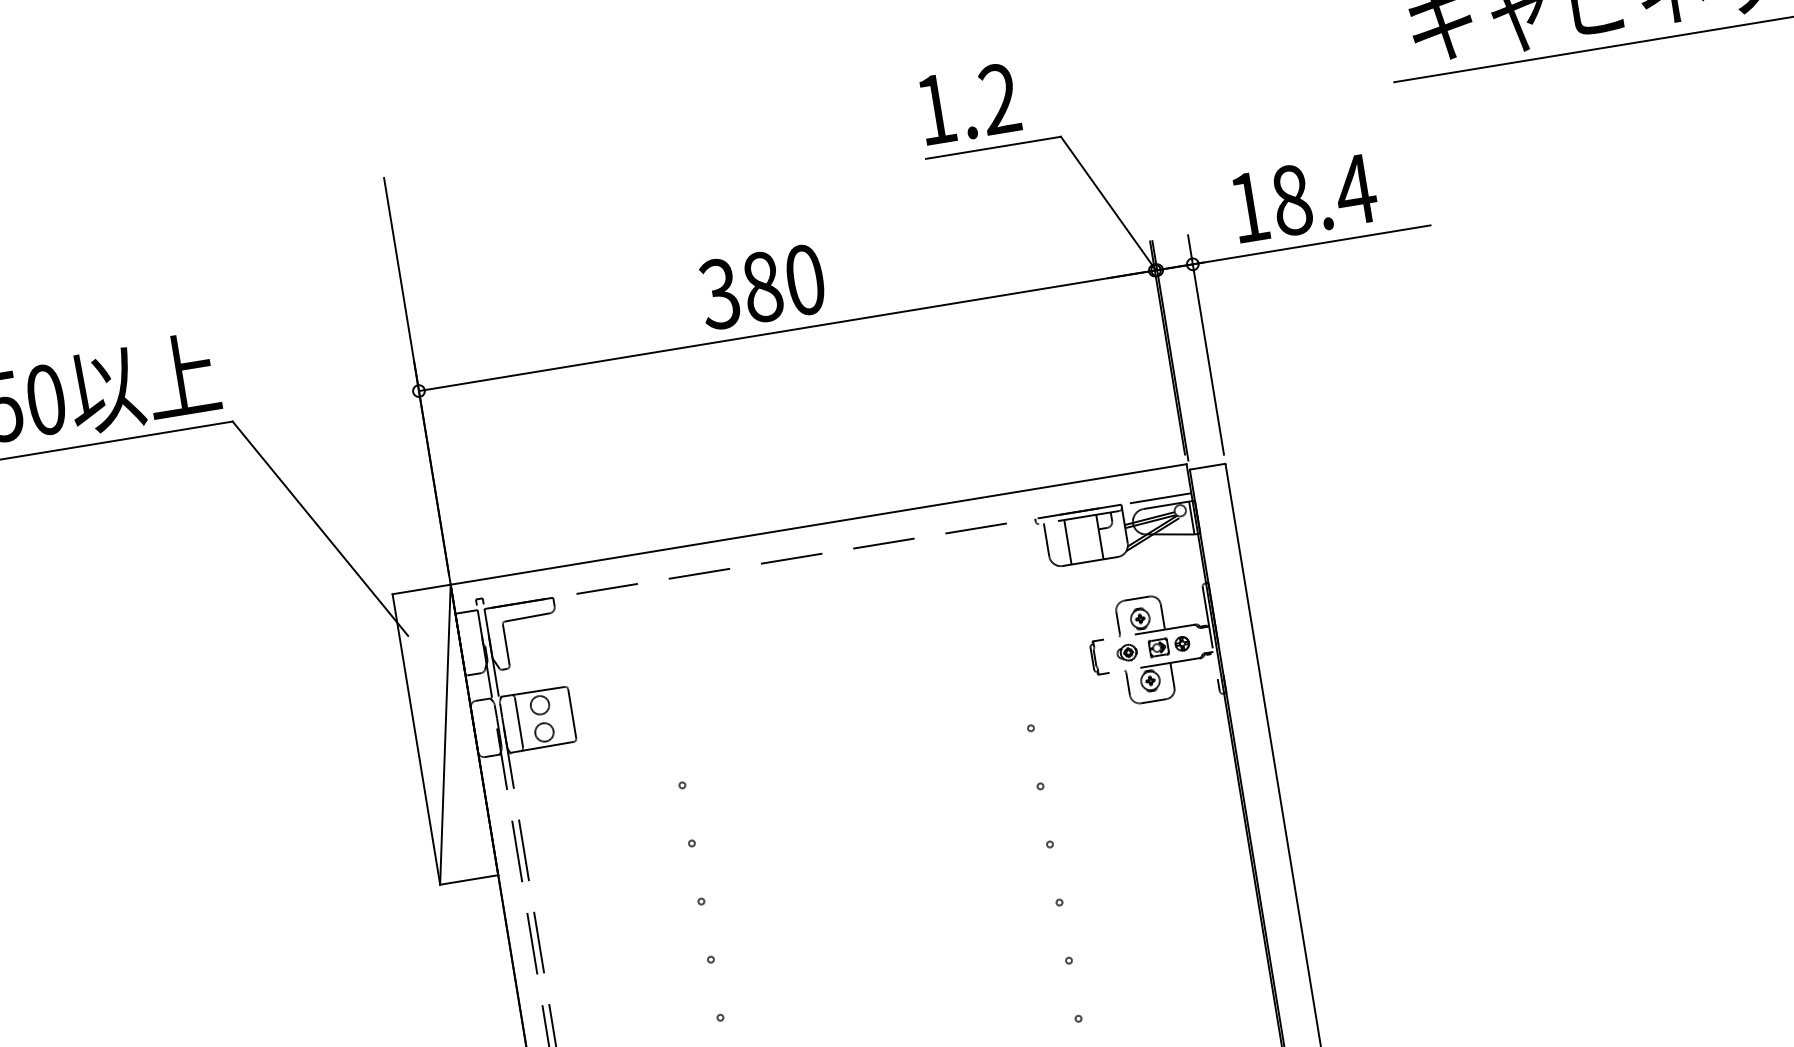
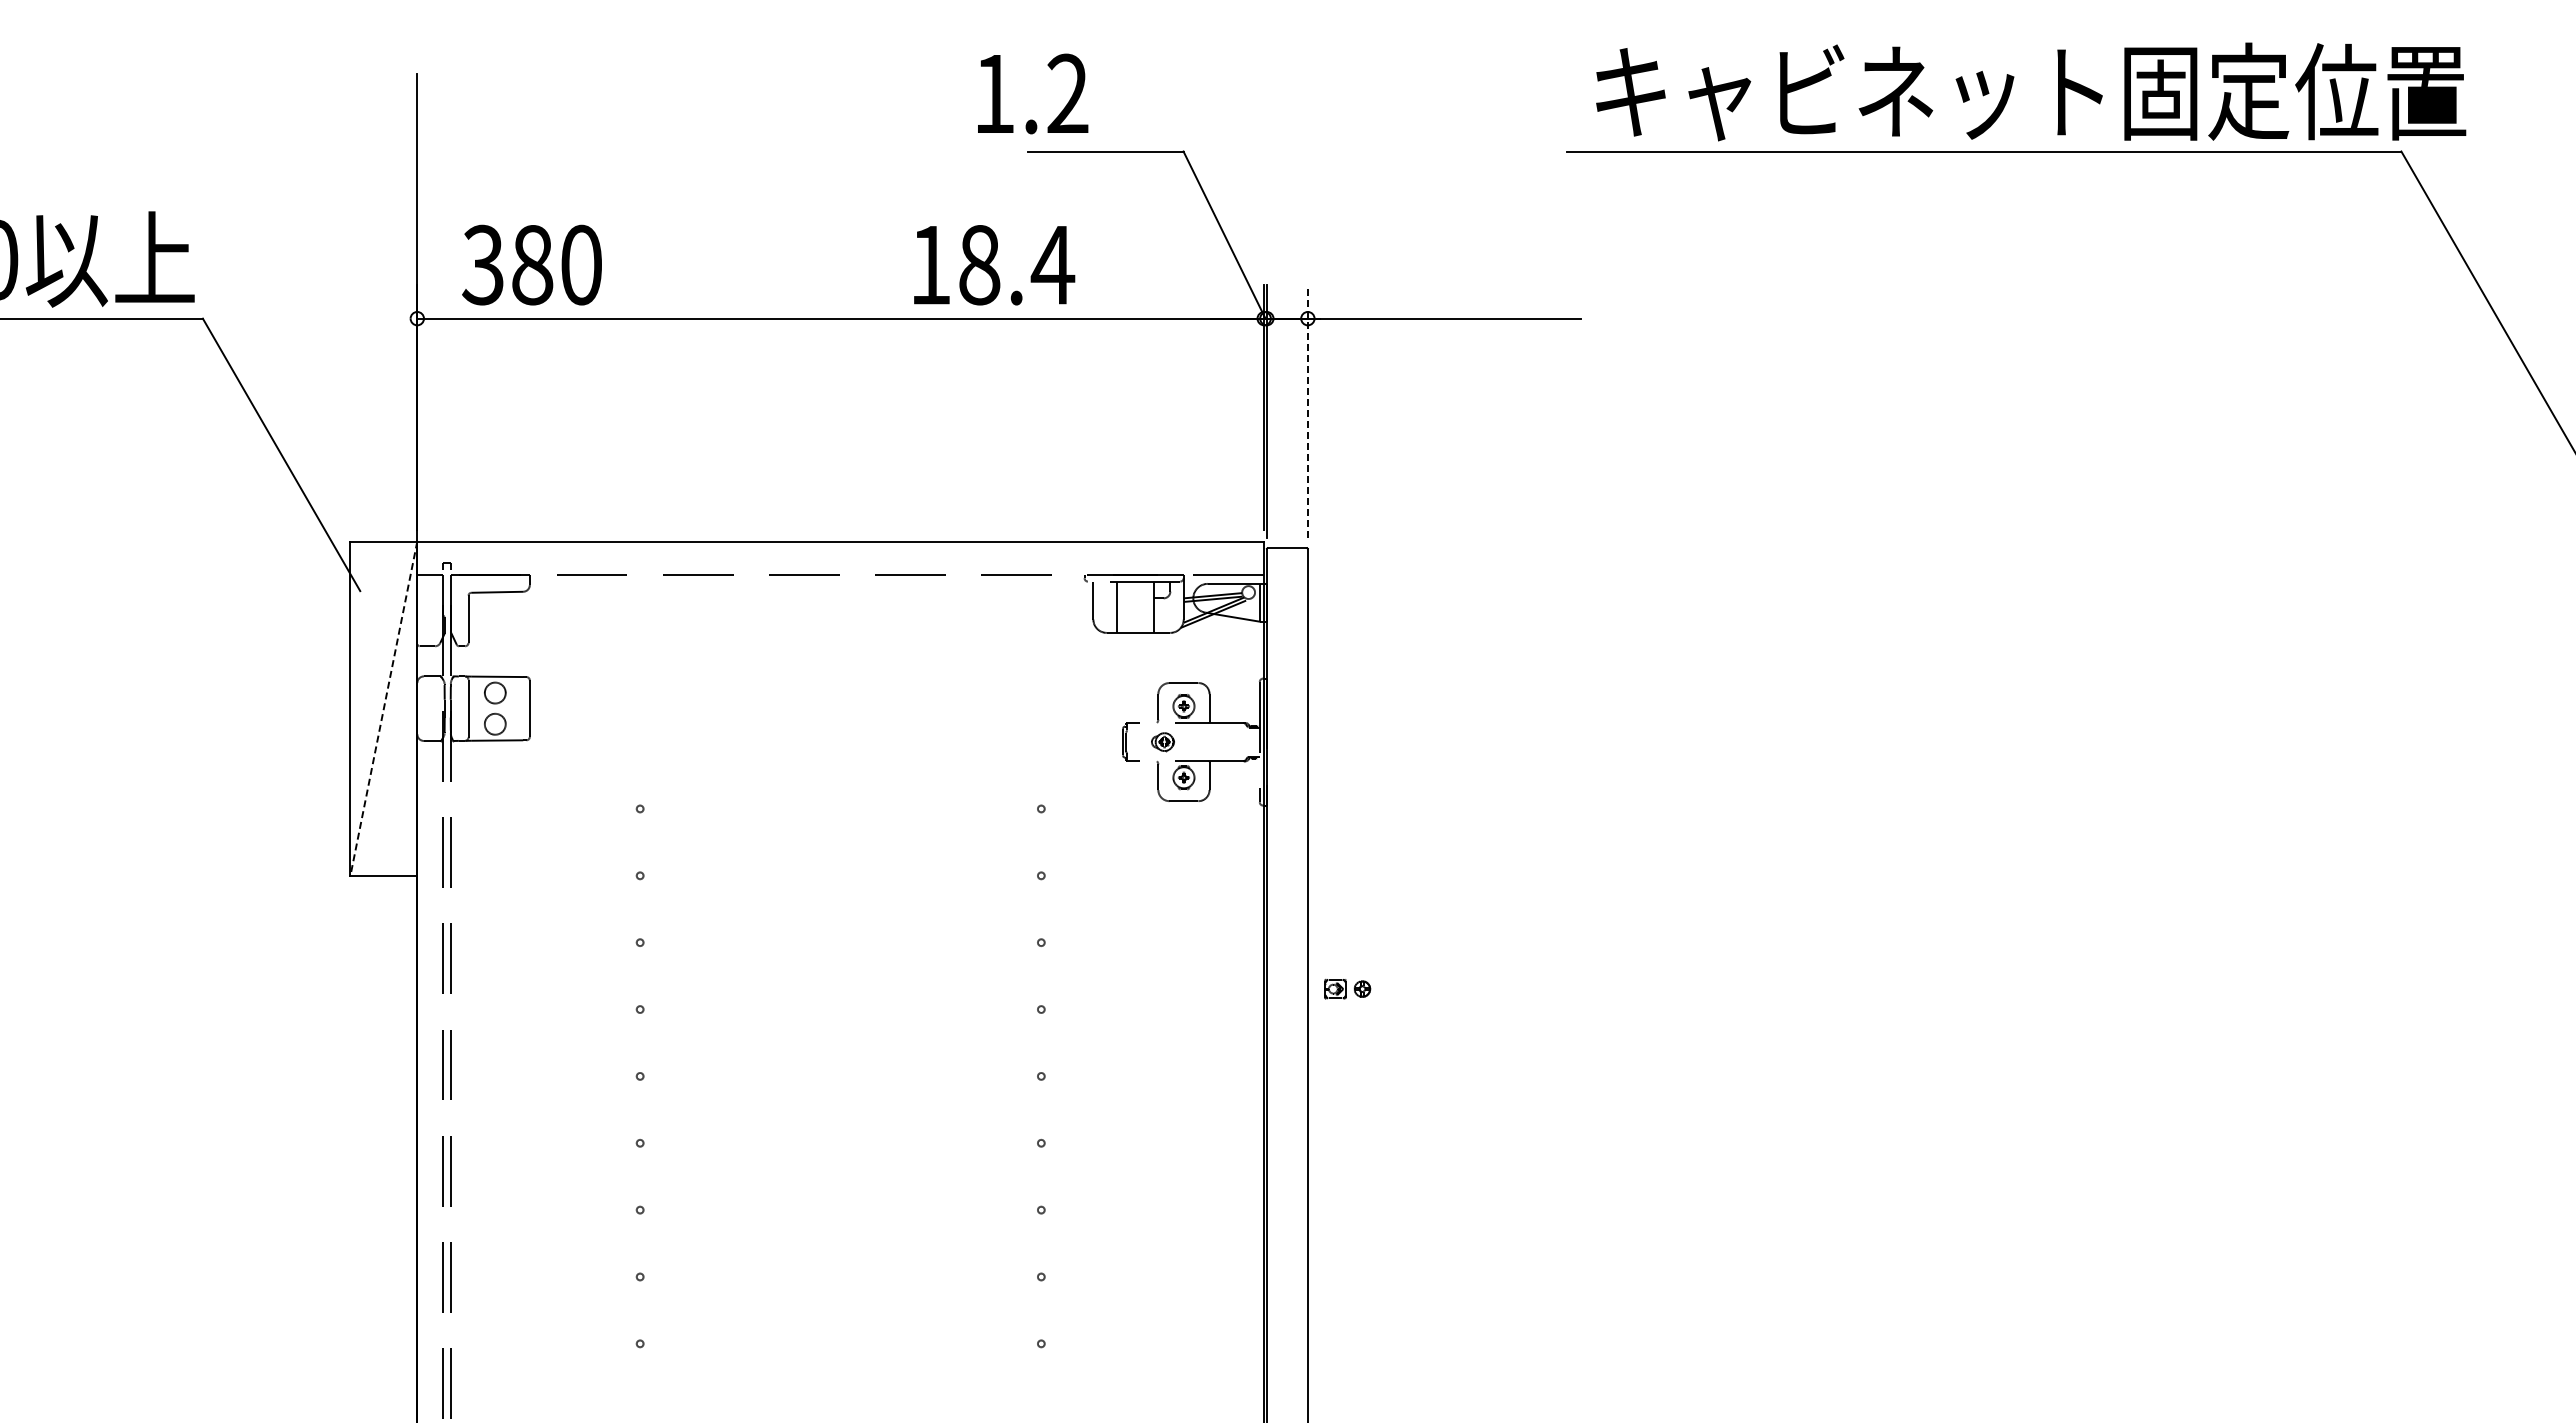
text: (969, 103) -> (1033, 93), moved
text: (1304, 198) -> (994, 265), moved
text: (761, 286) -> (531, 264), moved
line: (1205, 344) -> (1307, 410), solid -> dashed
part: (1169, 645) -> (1347, 988), moved
line: (445, 735) -> (383, 709), solid -> dashed

